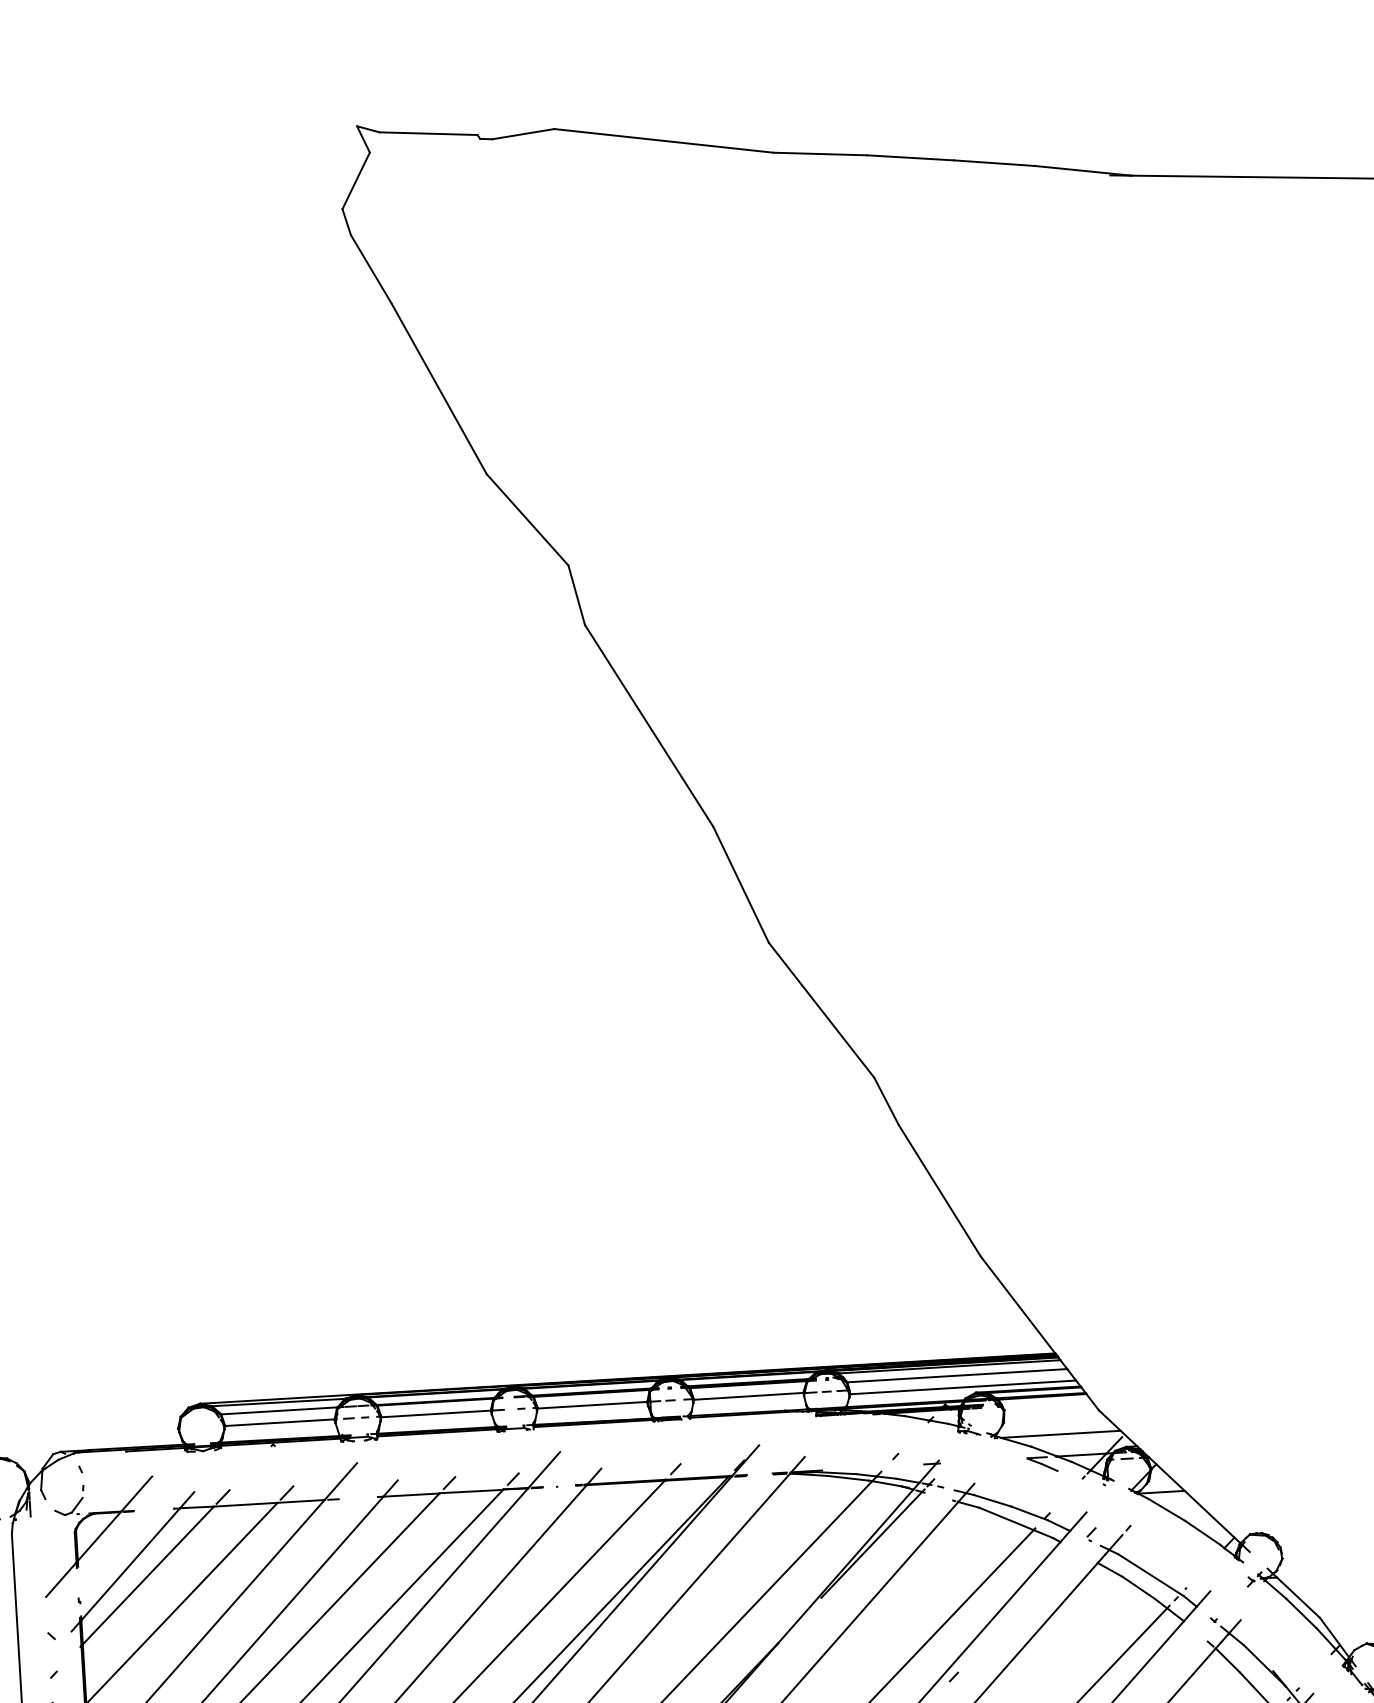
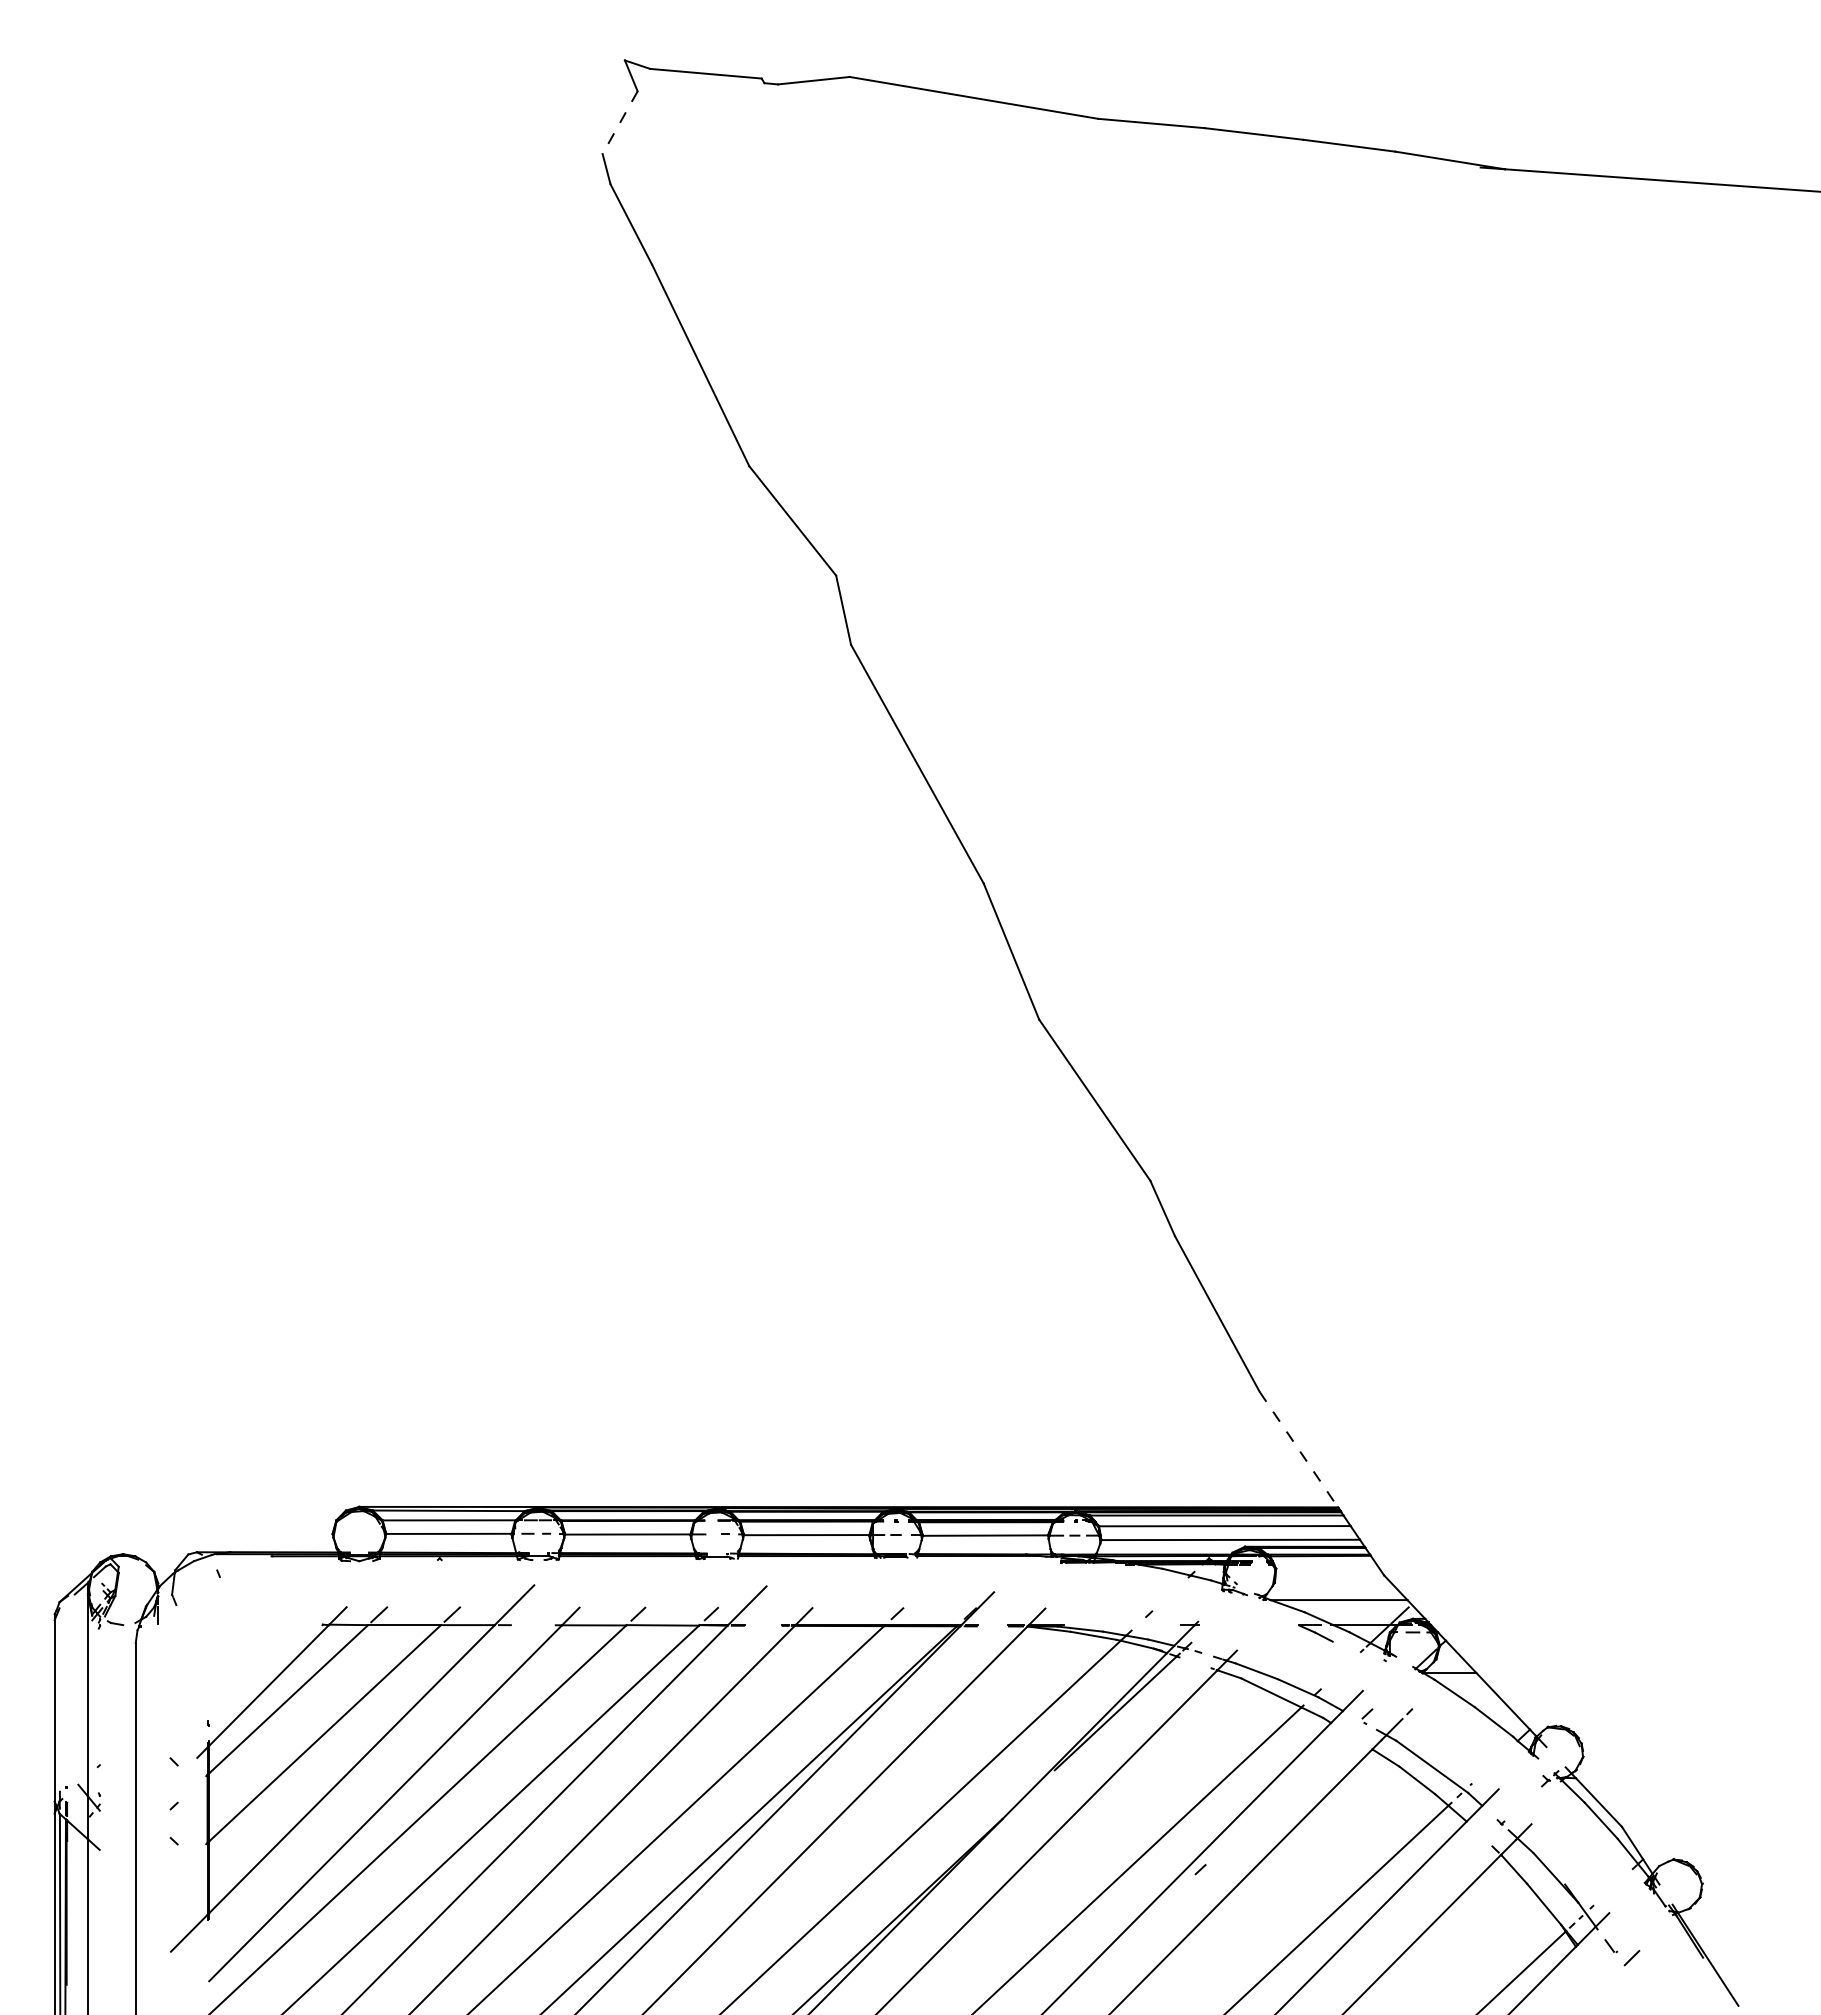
line: (356, 180) -> (620, 122), solid -> dashed
line: (1017, 1304) -> (1298, 1449), solid -> dashed
part: (98, 1536) -> (234, 1651), removed

